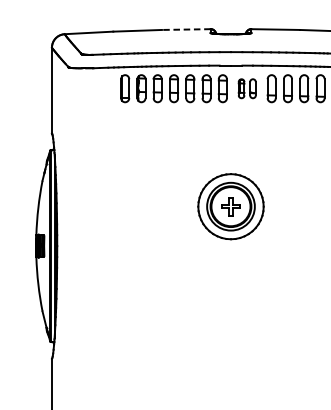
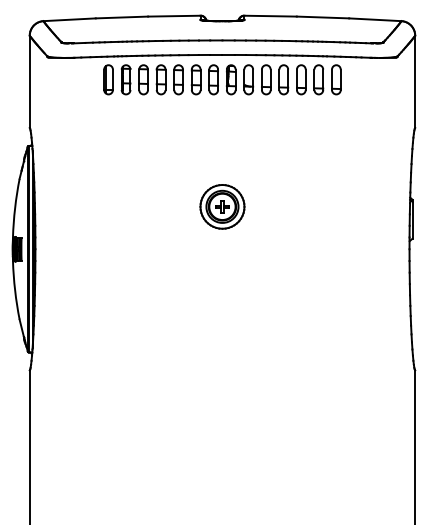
line: (185, 29) -> (173, 16), dashed -> solid
part: (246, 88) -> (239, 79), size x1.43
part: (231, 206) -> (222, 206), size x0.62

